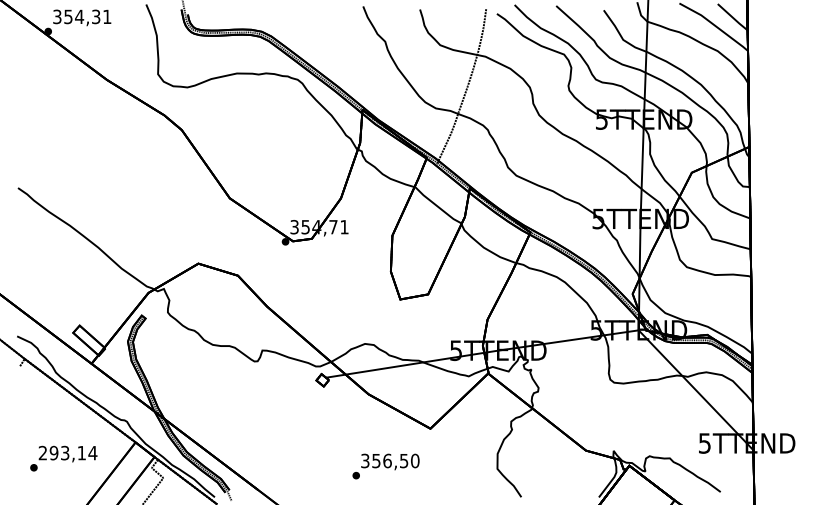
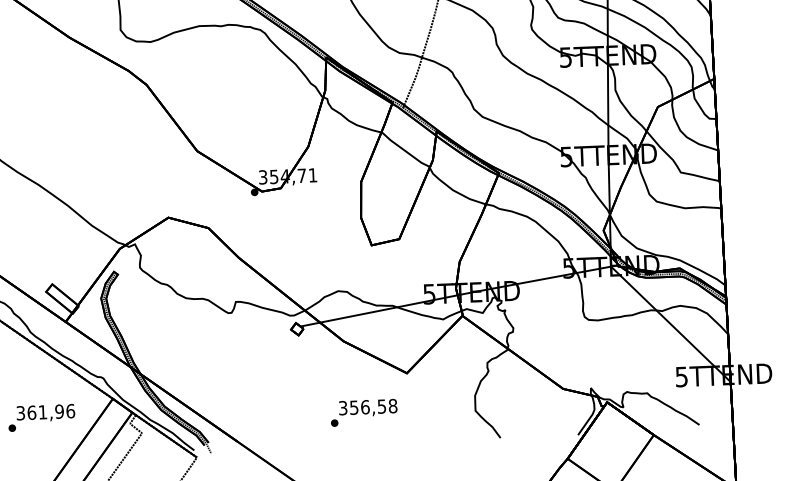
text: (67, 452) -> (45, 411), 293,14 -> 361,96
text: (415, 460) -> (393, 405), 356,50 -> 356,58

